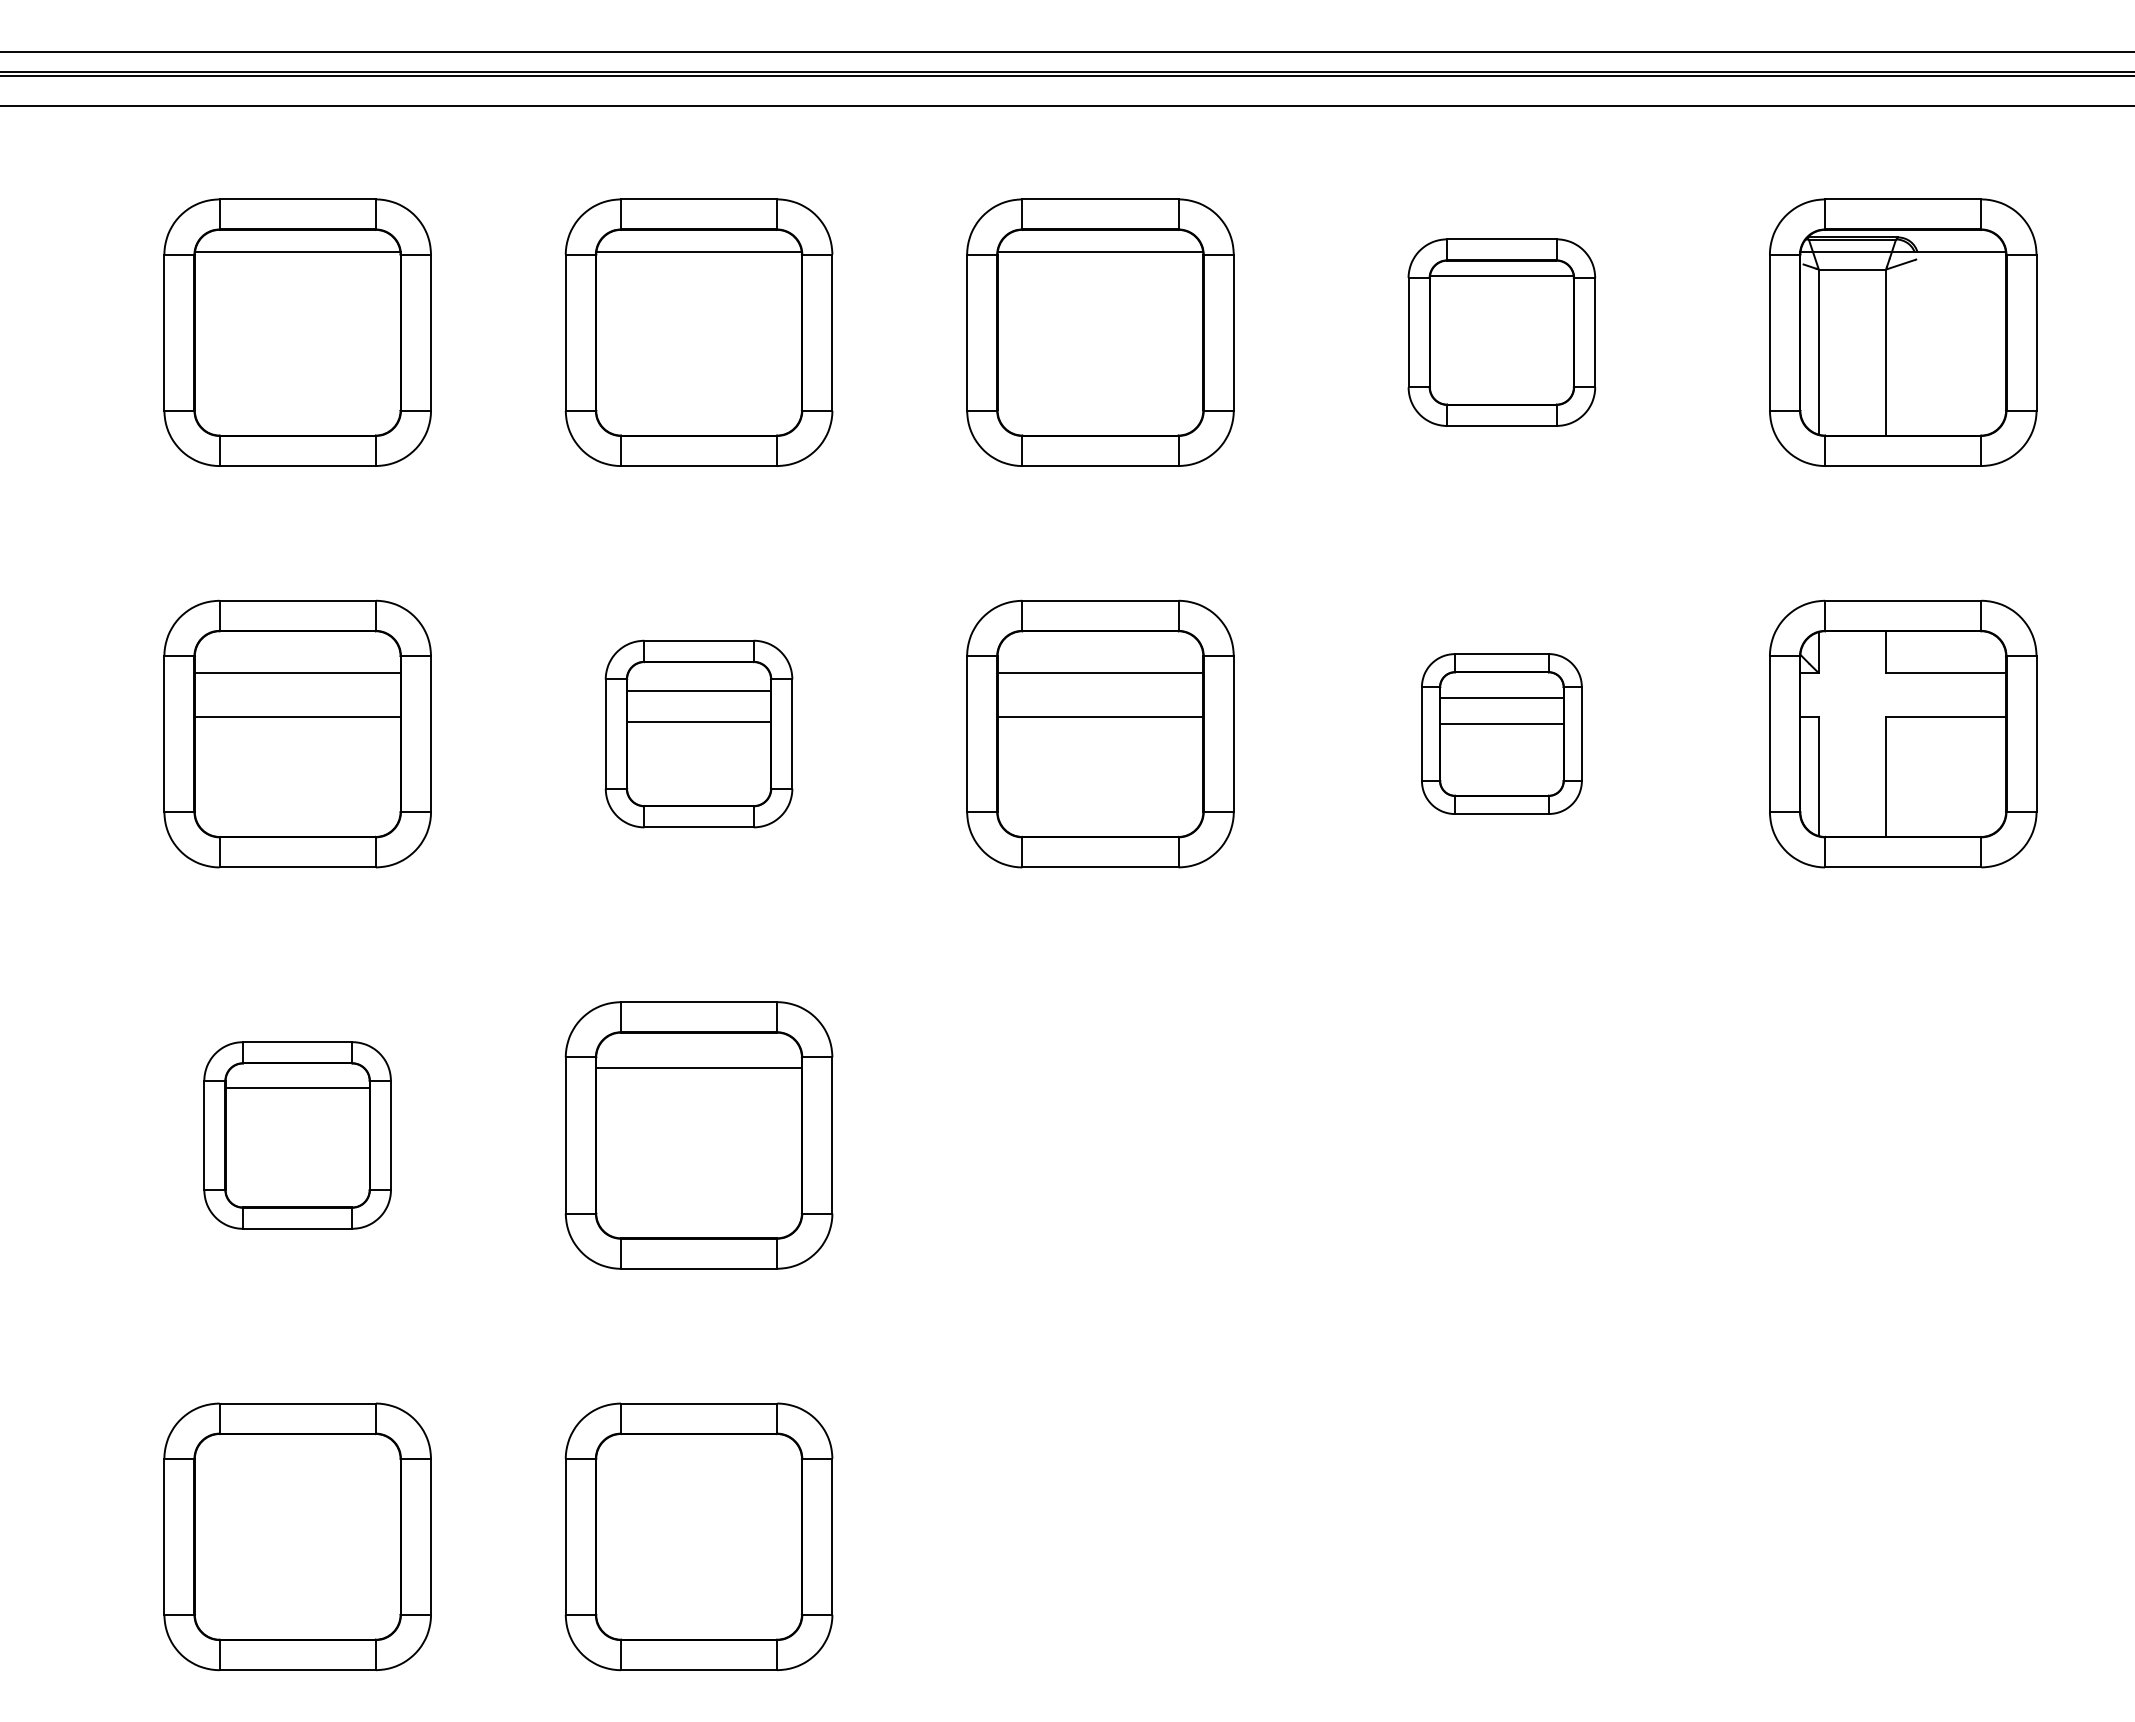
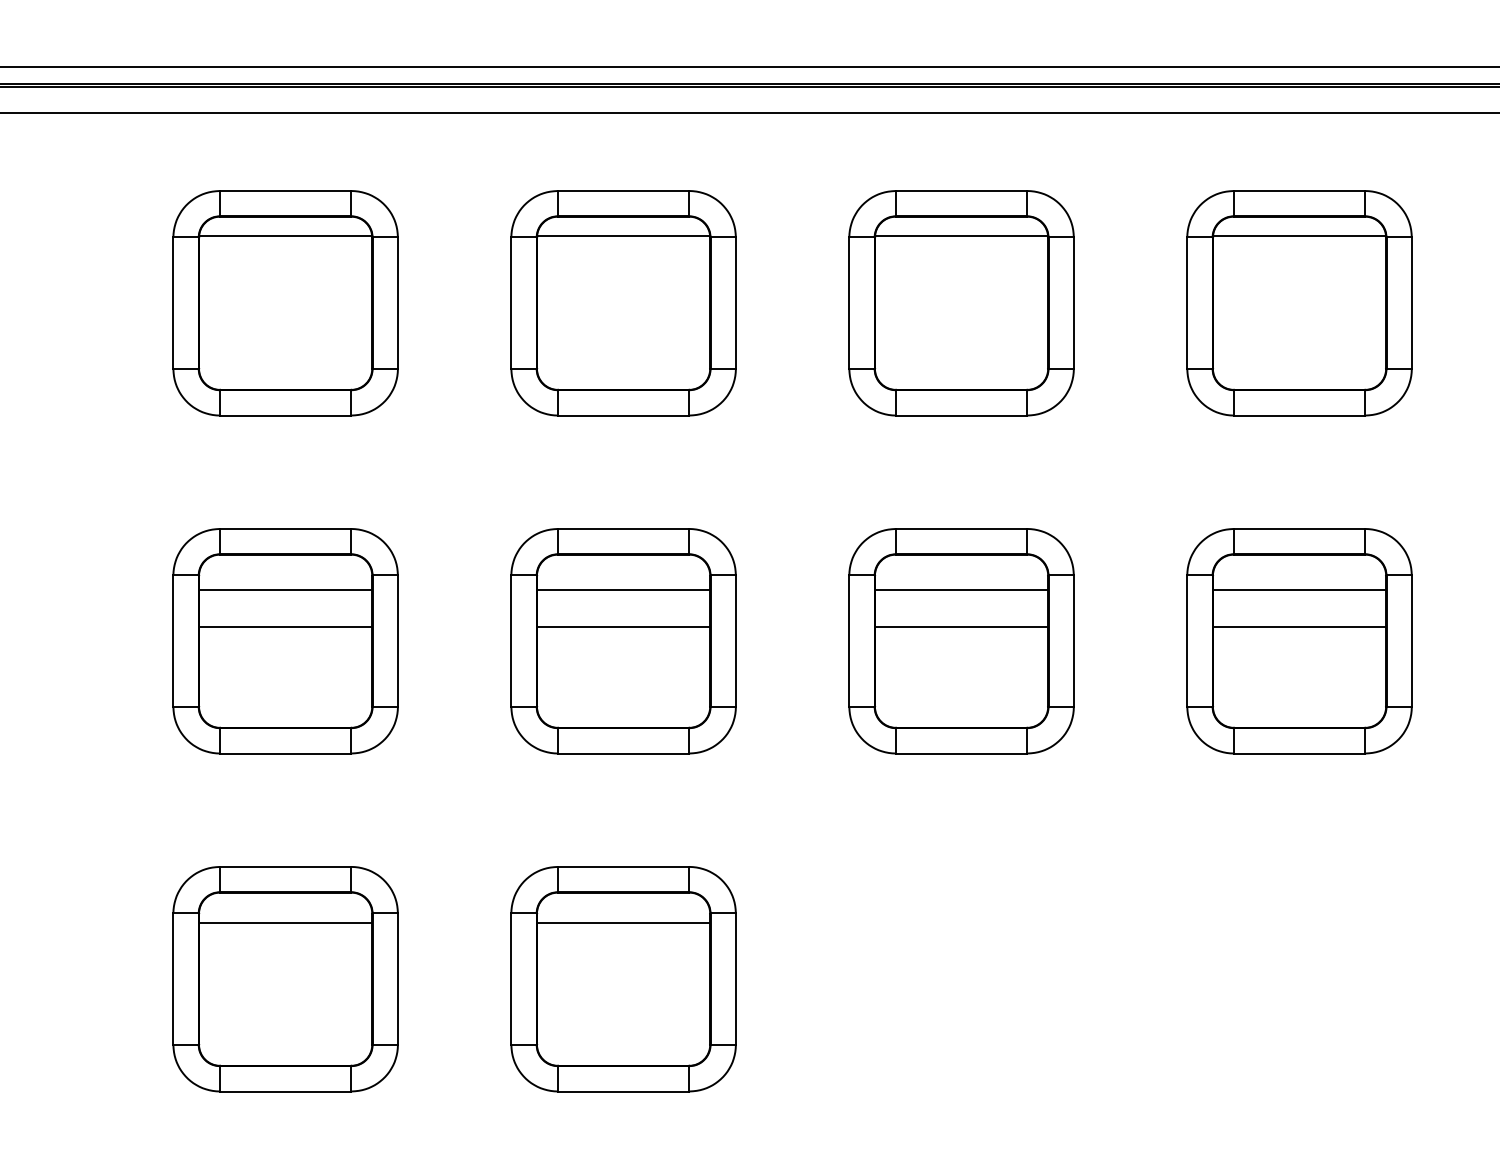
part: (1501, 332) -> (1299, 303), size x1.43
part: (698, 733) -> (623, 640), size x1.43
part: (1501, 733) -> (1299, 640), size x1.67
part: (297, 1135) -> (285, 979), size x1.43

